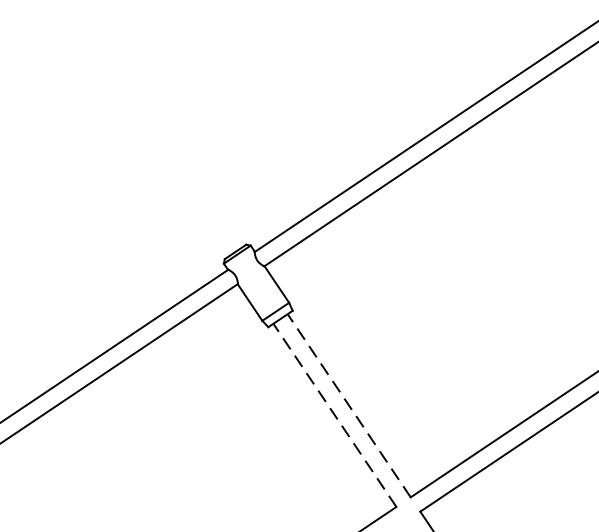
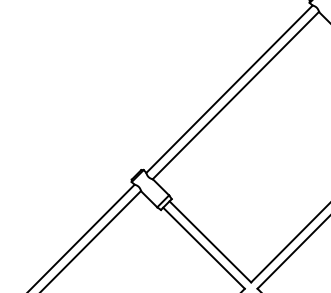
line: (349, 405) -> (210, 241), dashed -> solid
line: (335, 416) -> (204, 248), dashed -> solid

